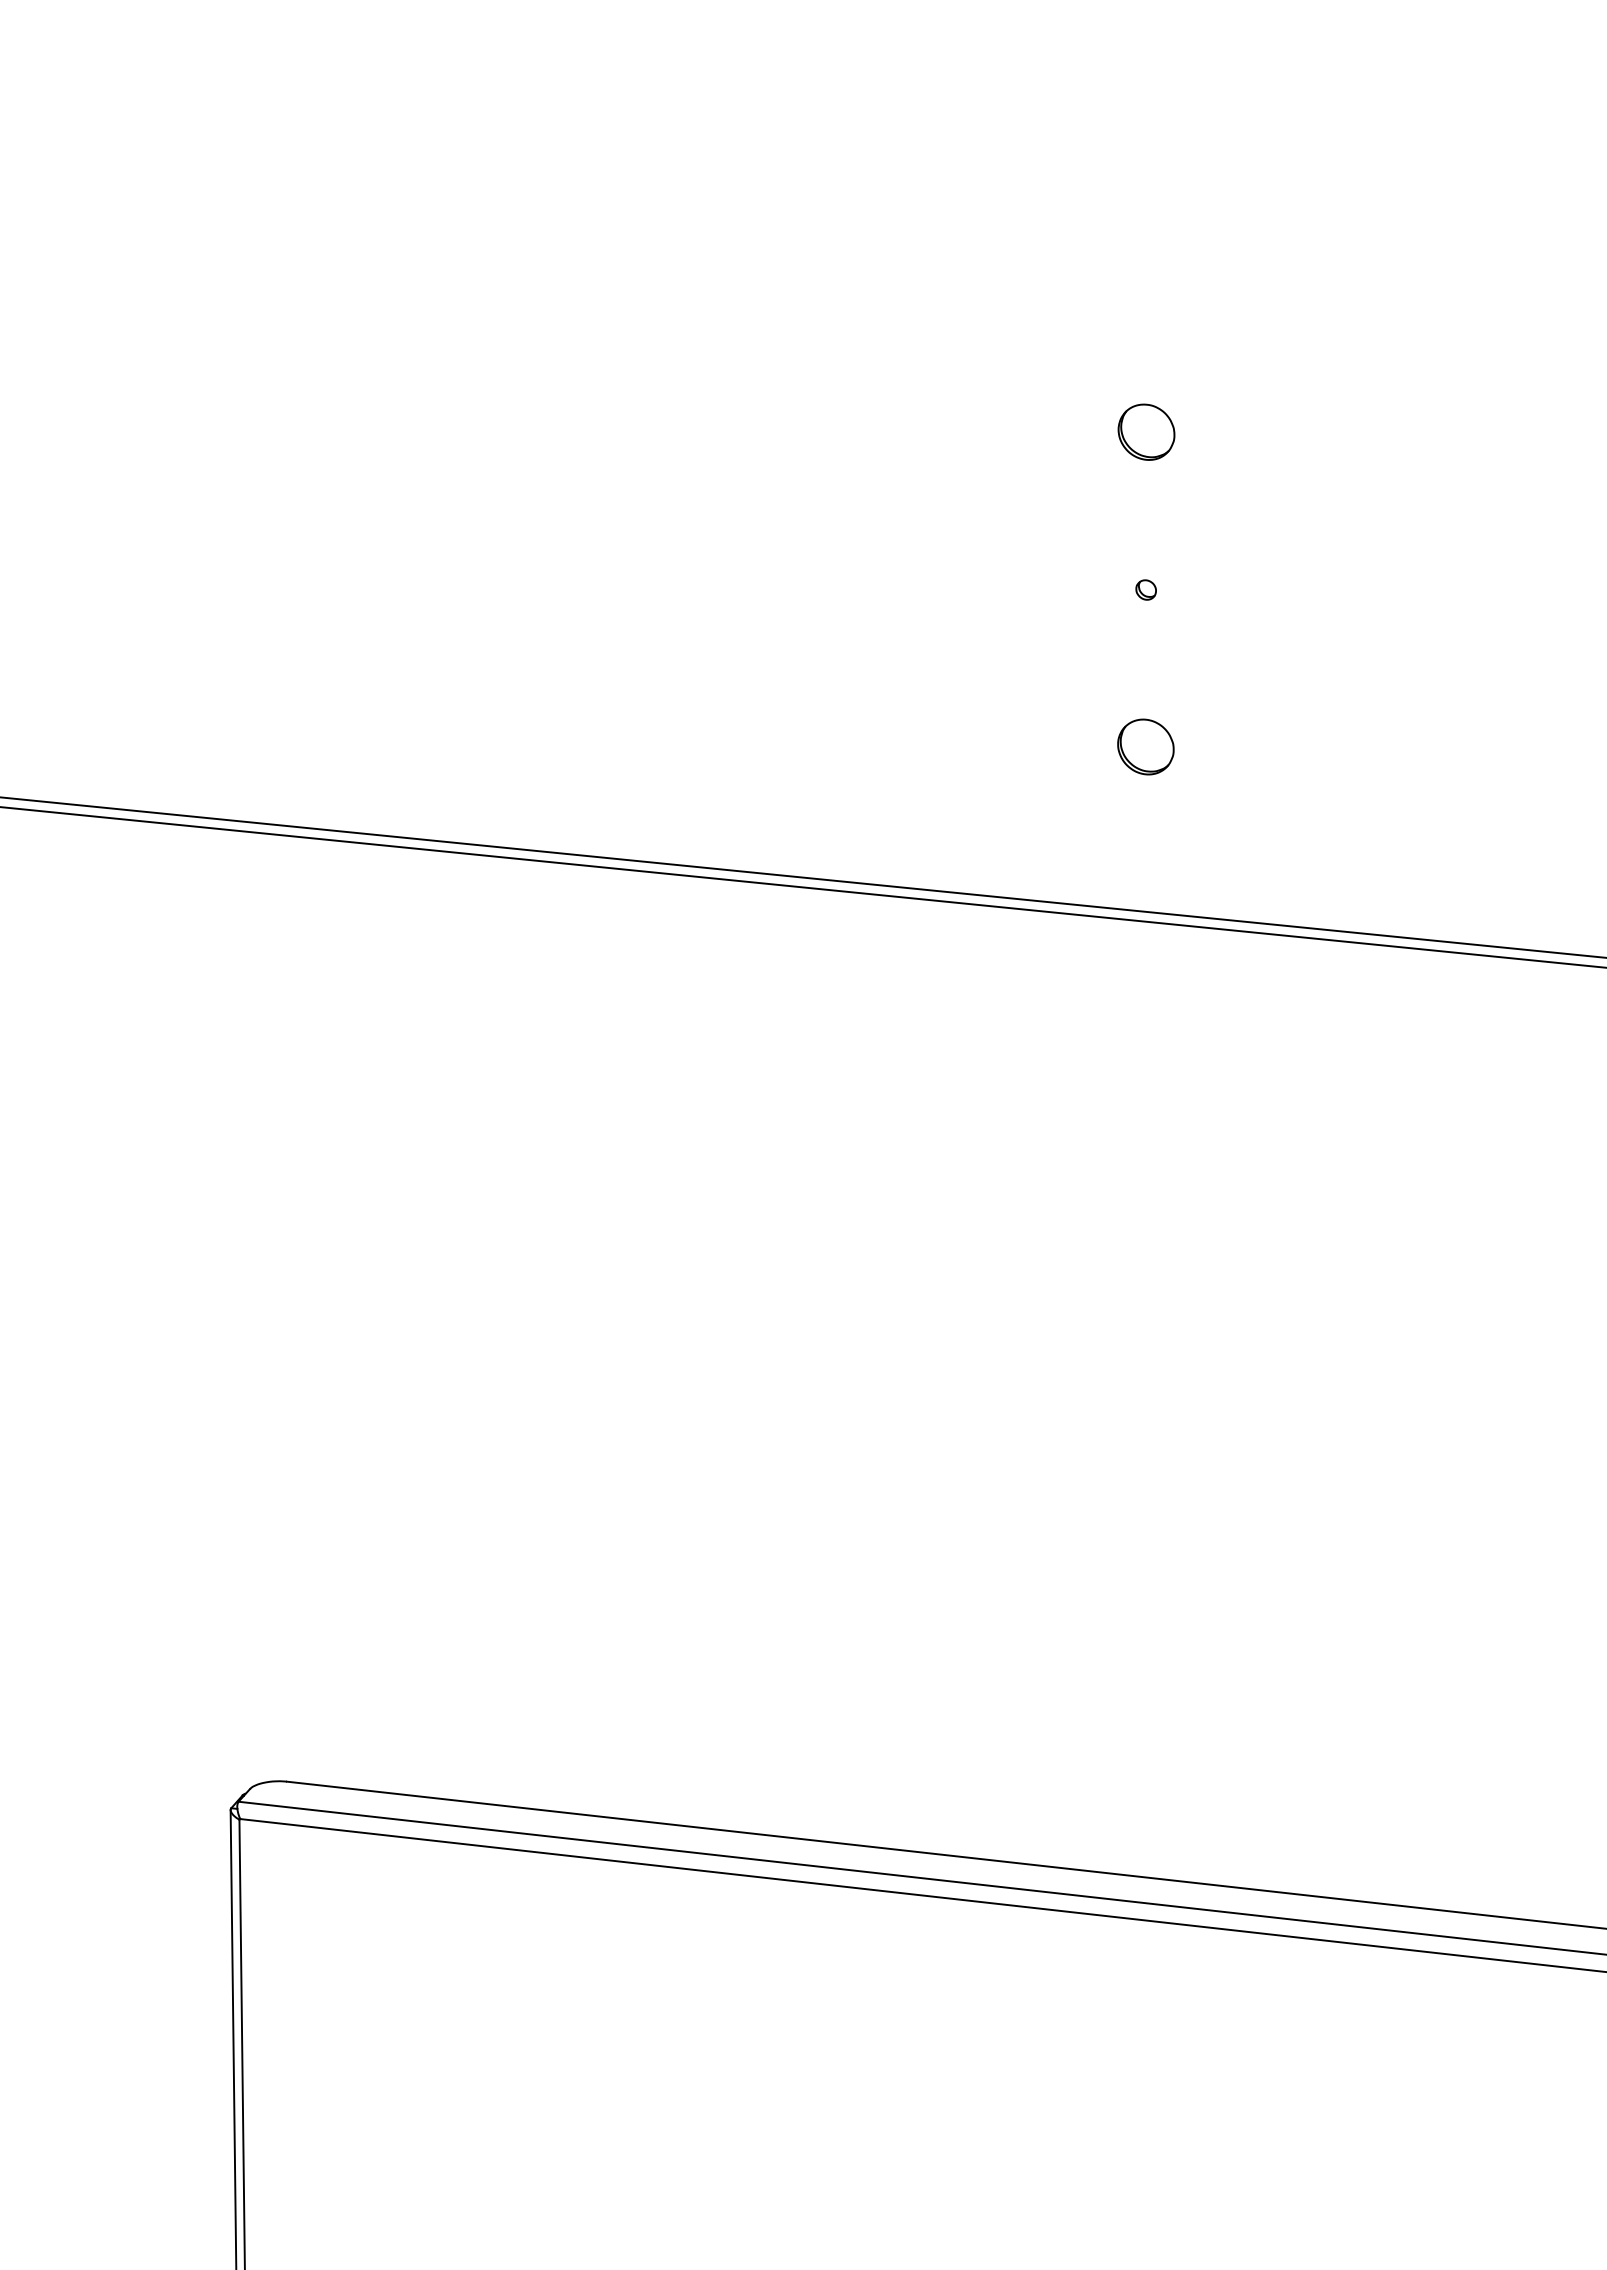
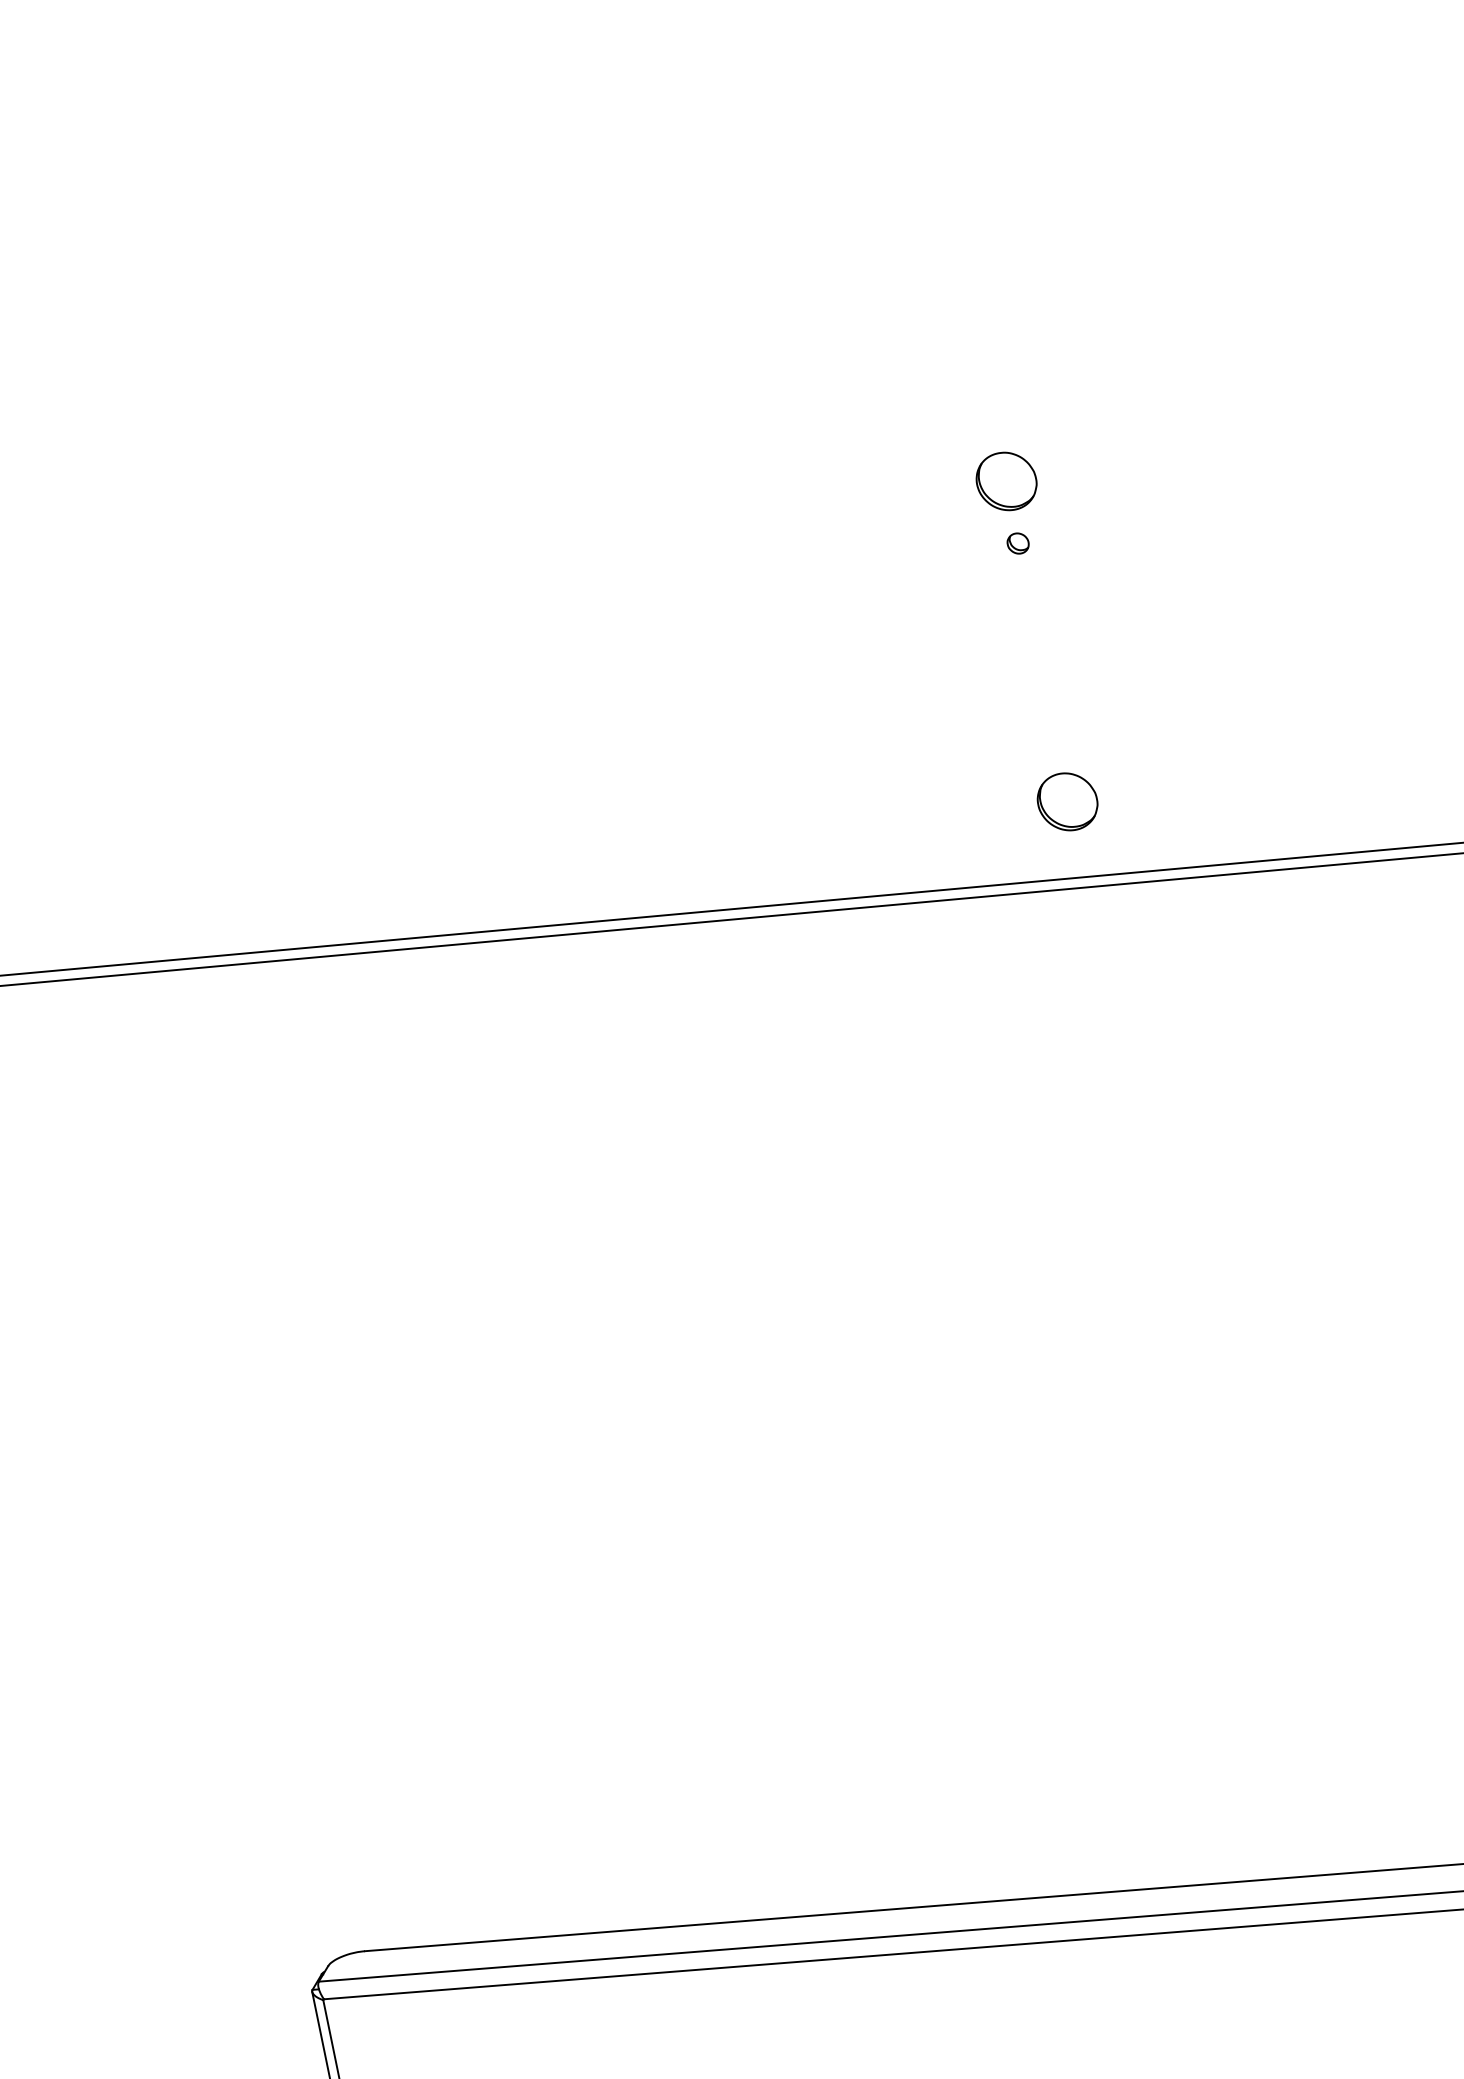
part: (1146, 431) -> (1006, 480), moved
part: (1145, 746) -> (1067, 801), moved

